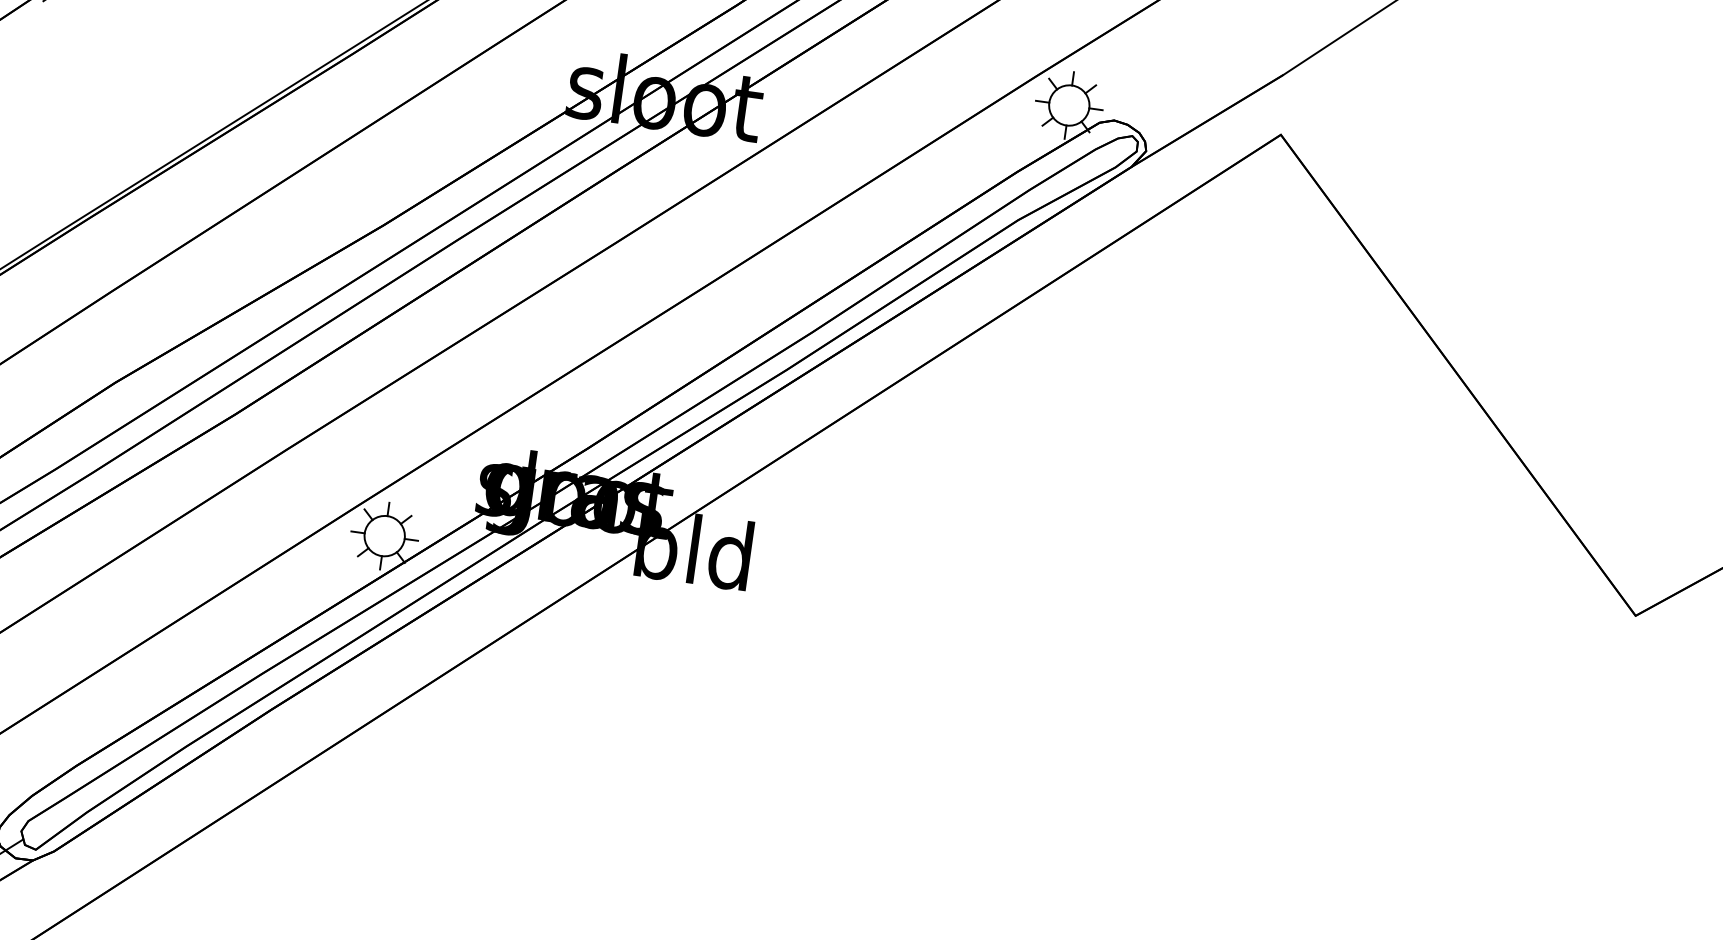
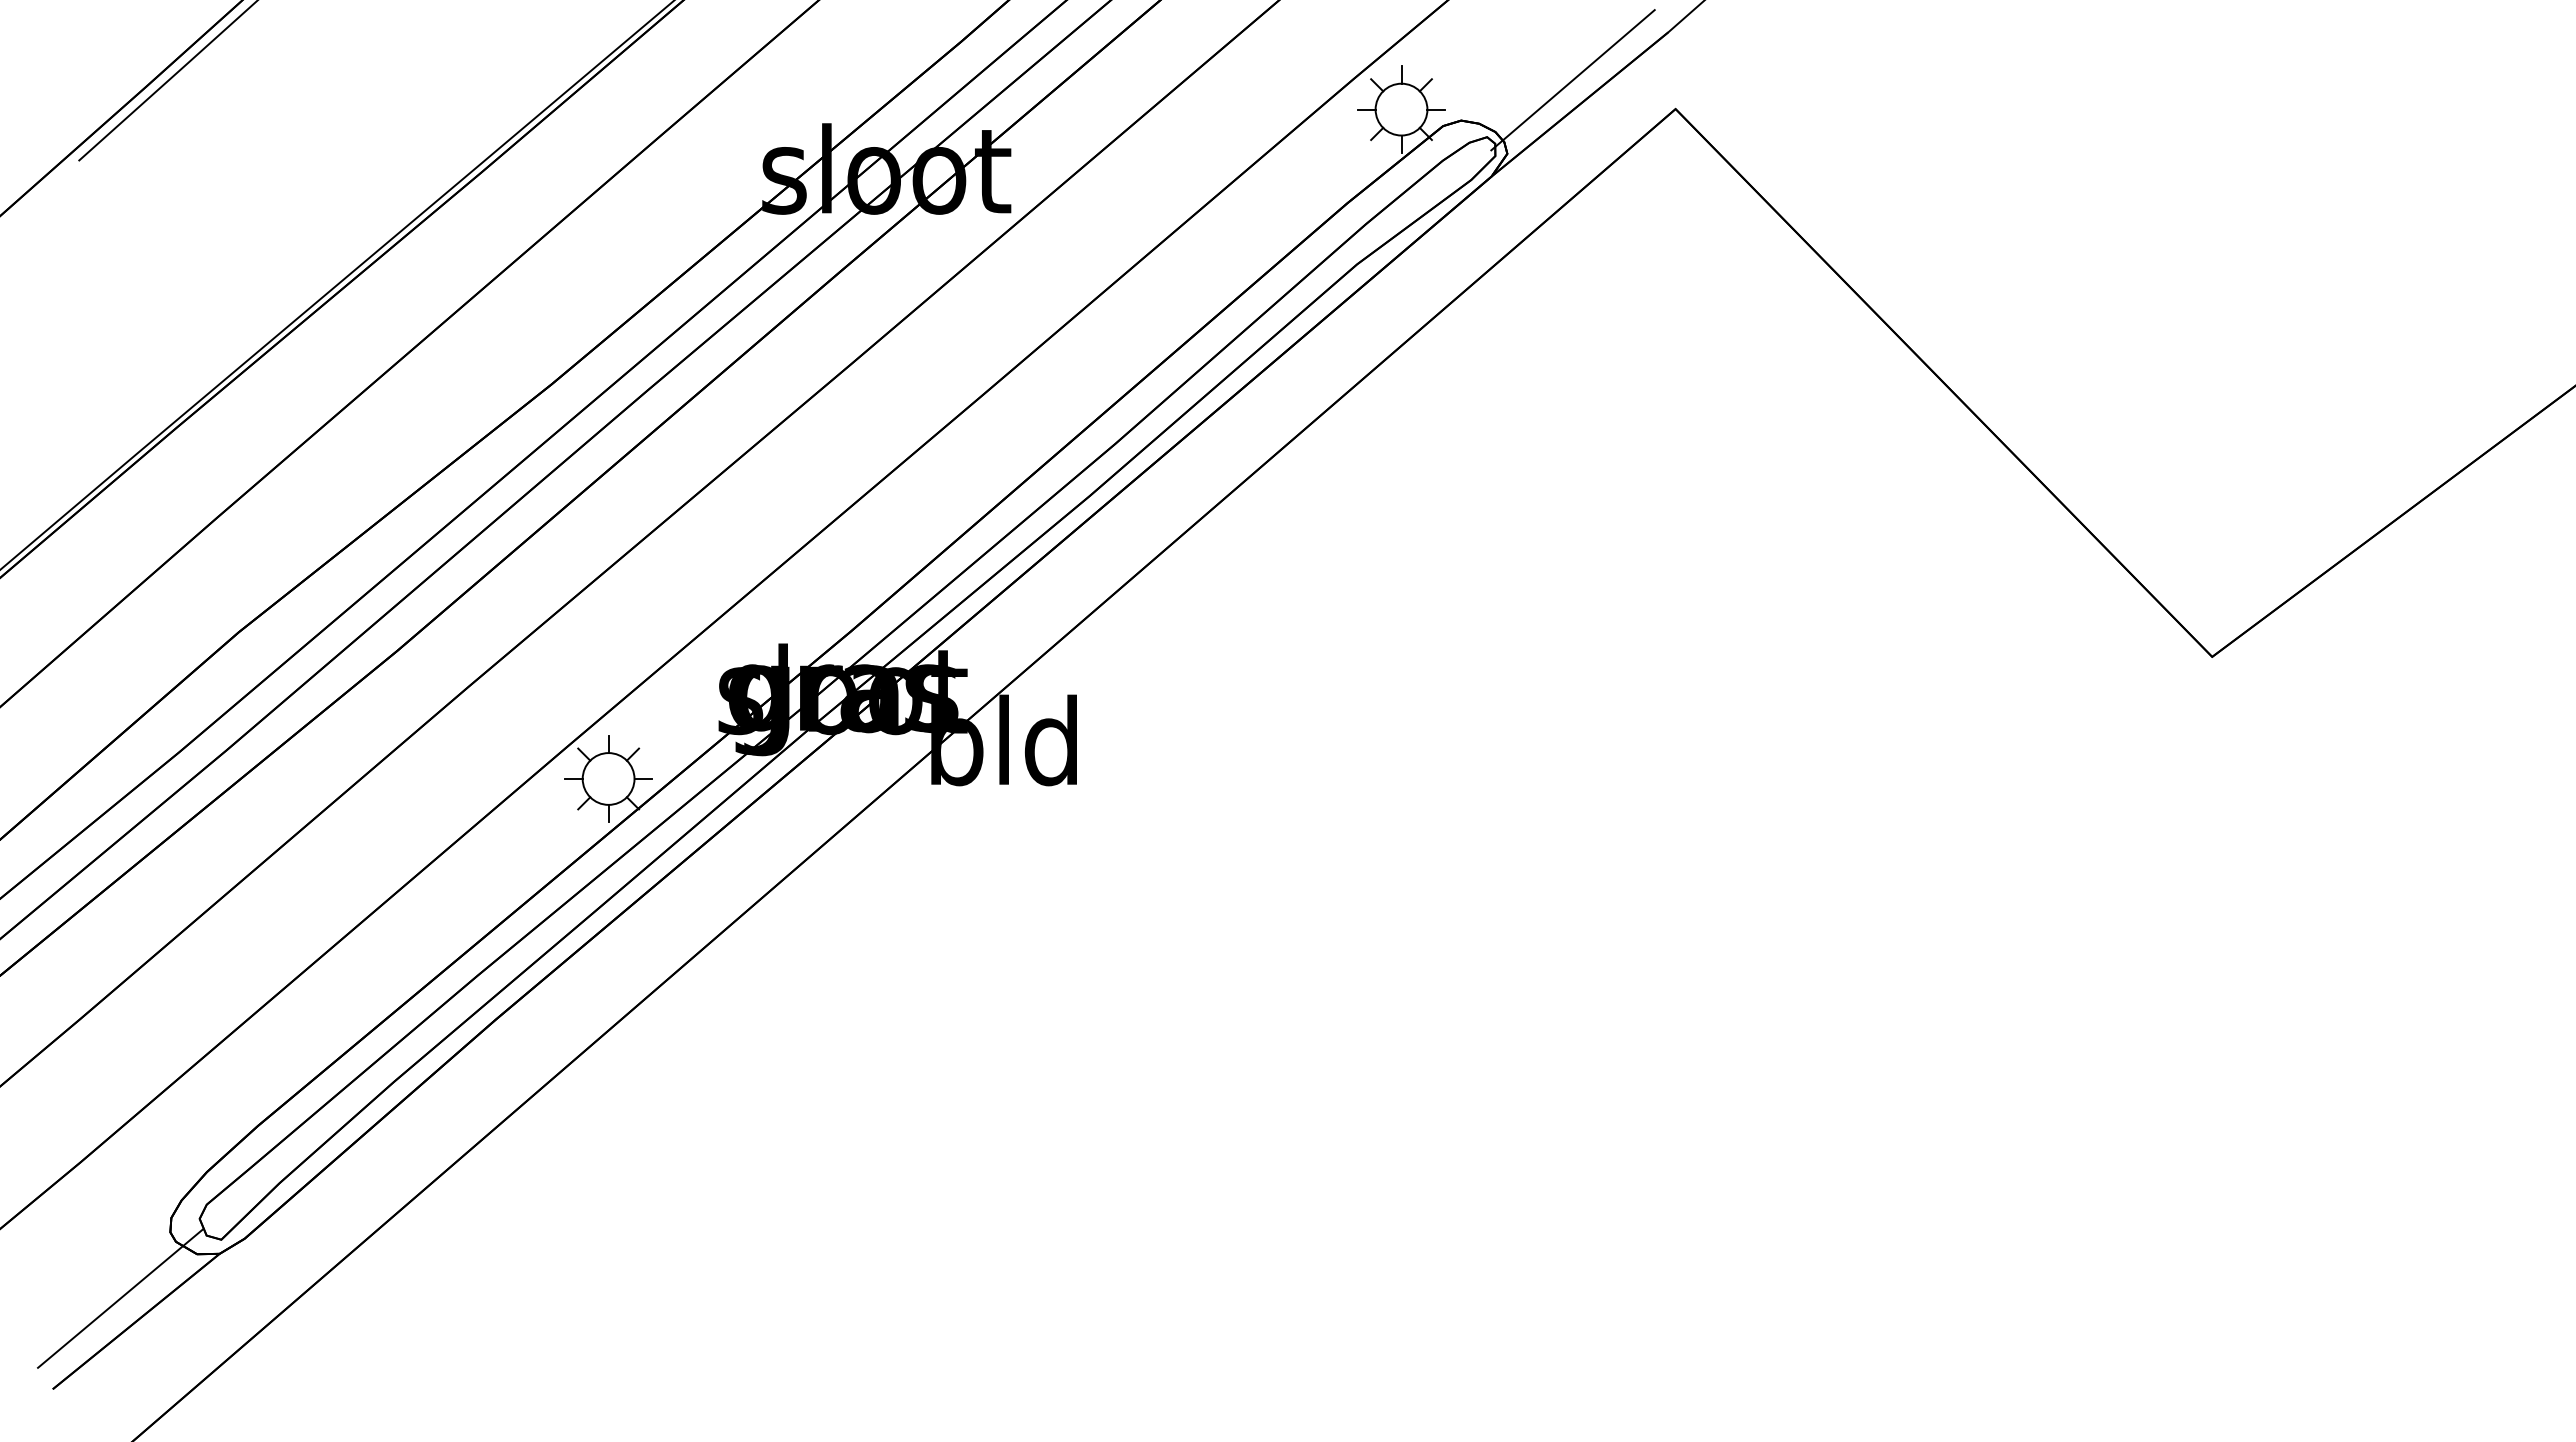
line: (1204, 101) -> (1572, 80), added

